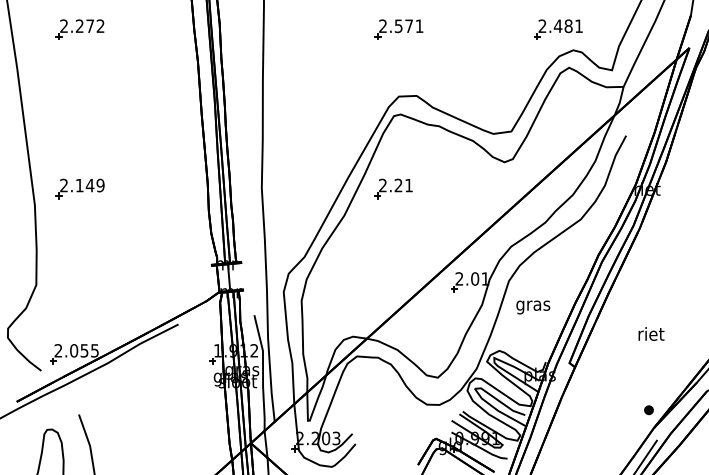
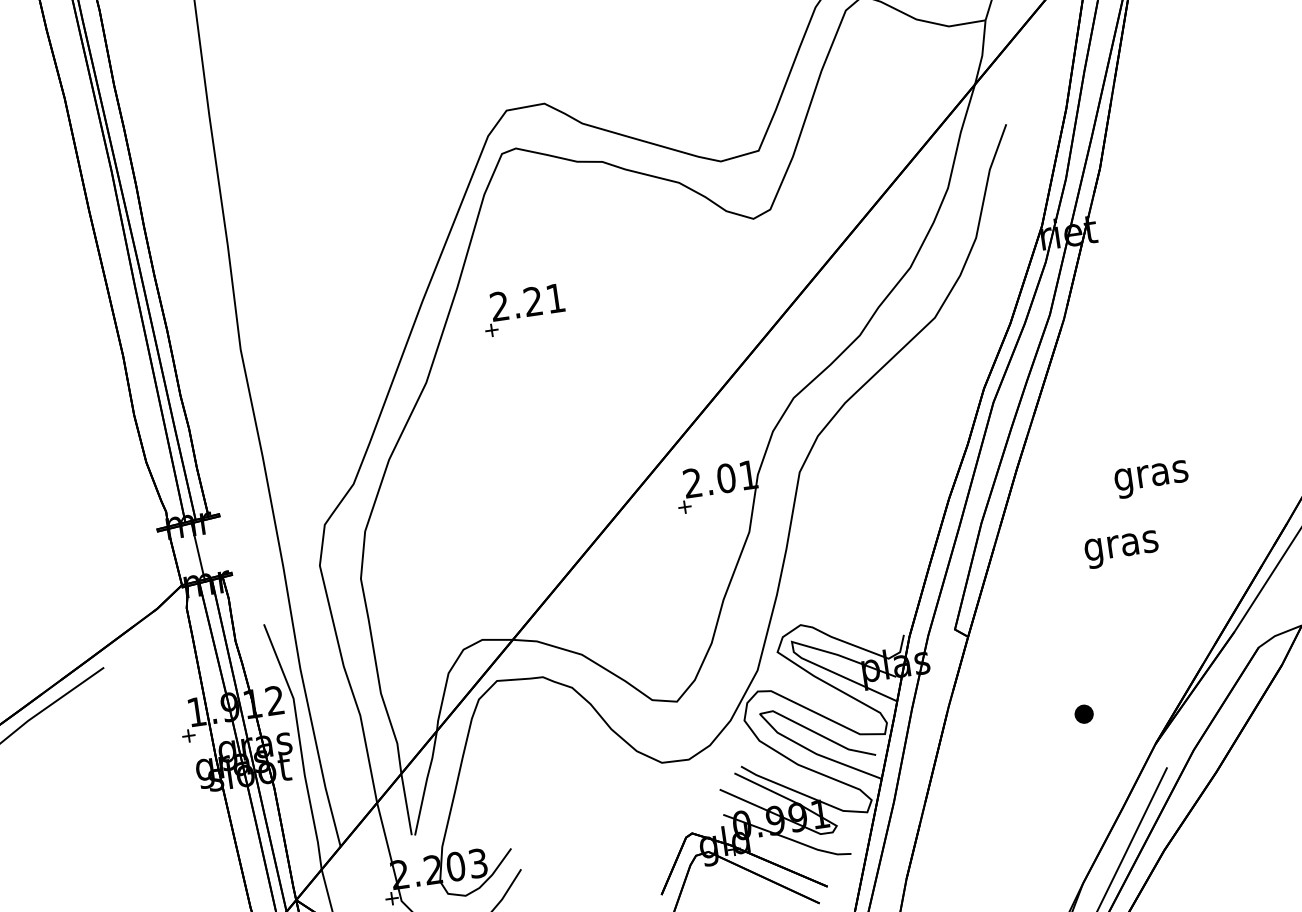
text: (533, 307) -> (1152, 479), moved
text: (650, 335) -> (1120, 545), riet -> gras
part: (648, 410) -> (1083, 714), moved

